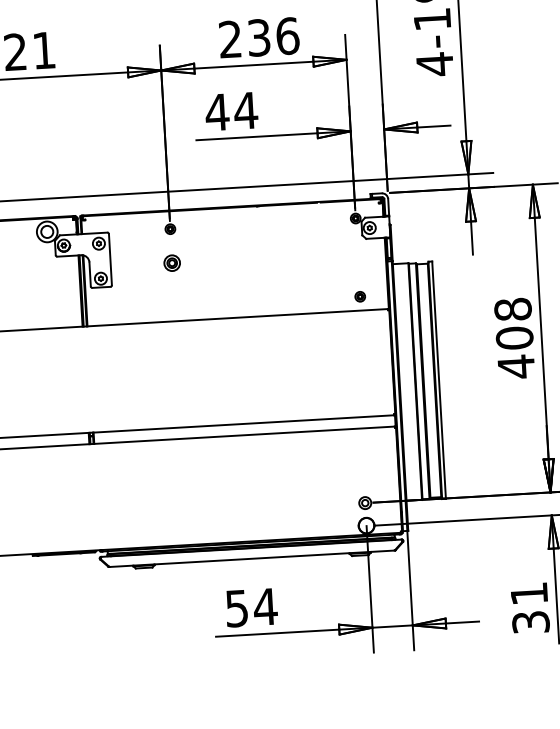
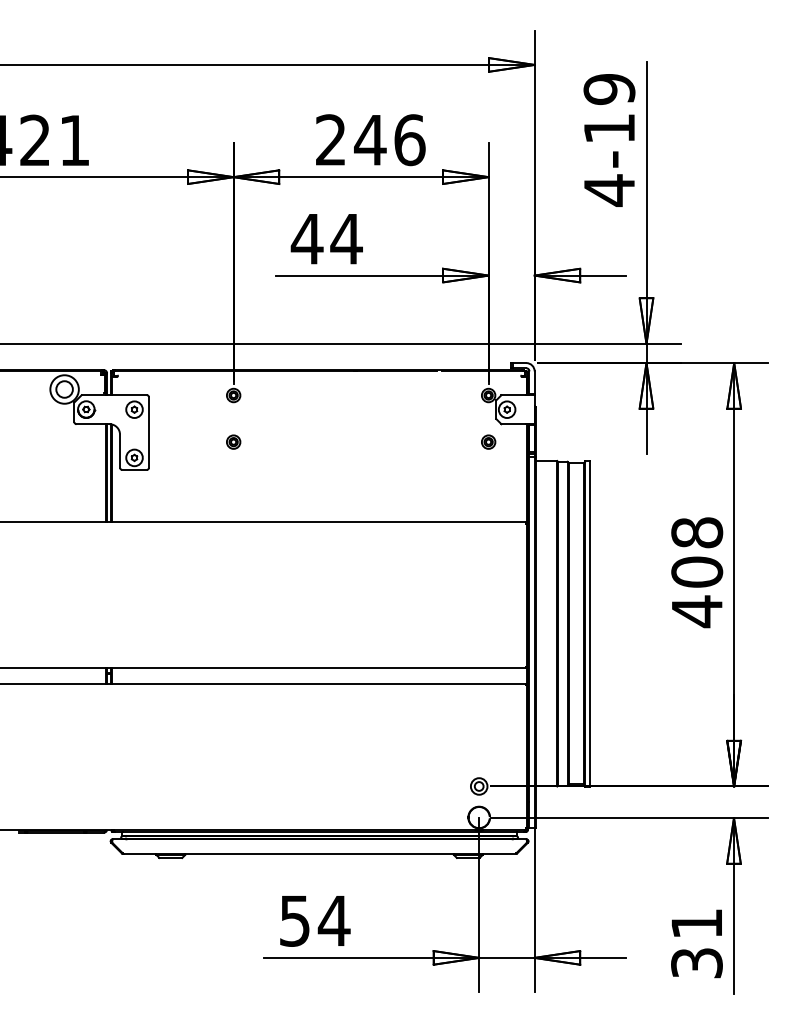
text: (259, 38) -> (370, 140), 236 -> 246
part: (172, 262) -> (233, 441), size x0.62
part: (360, 296) -> (488, 441), moved

